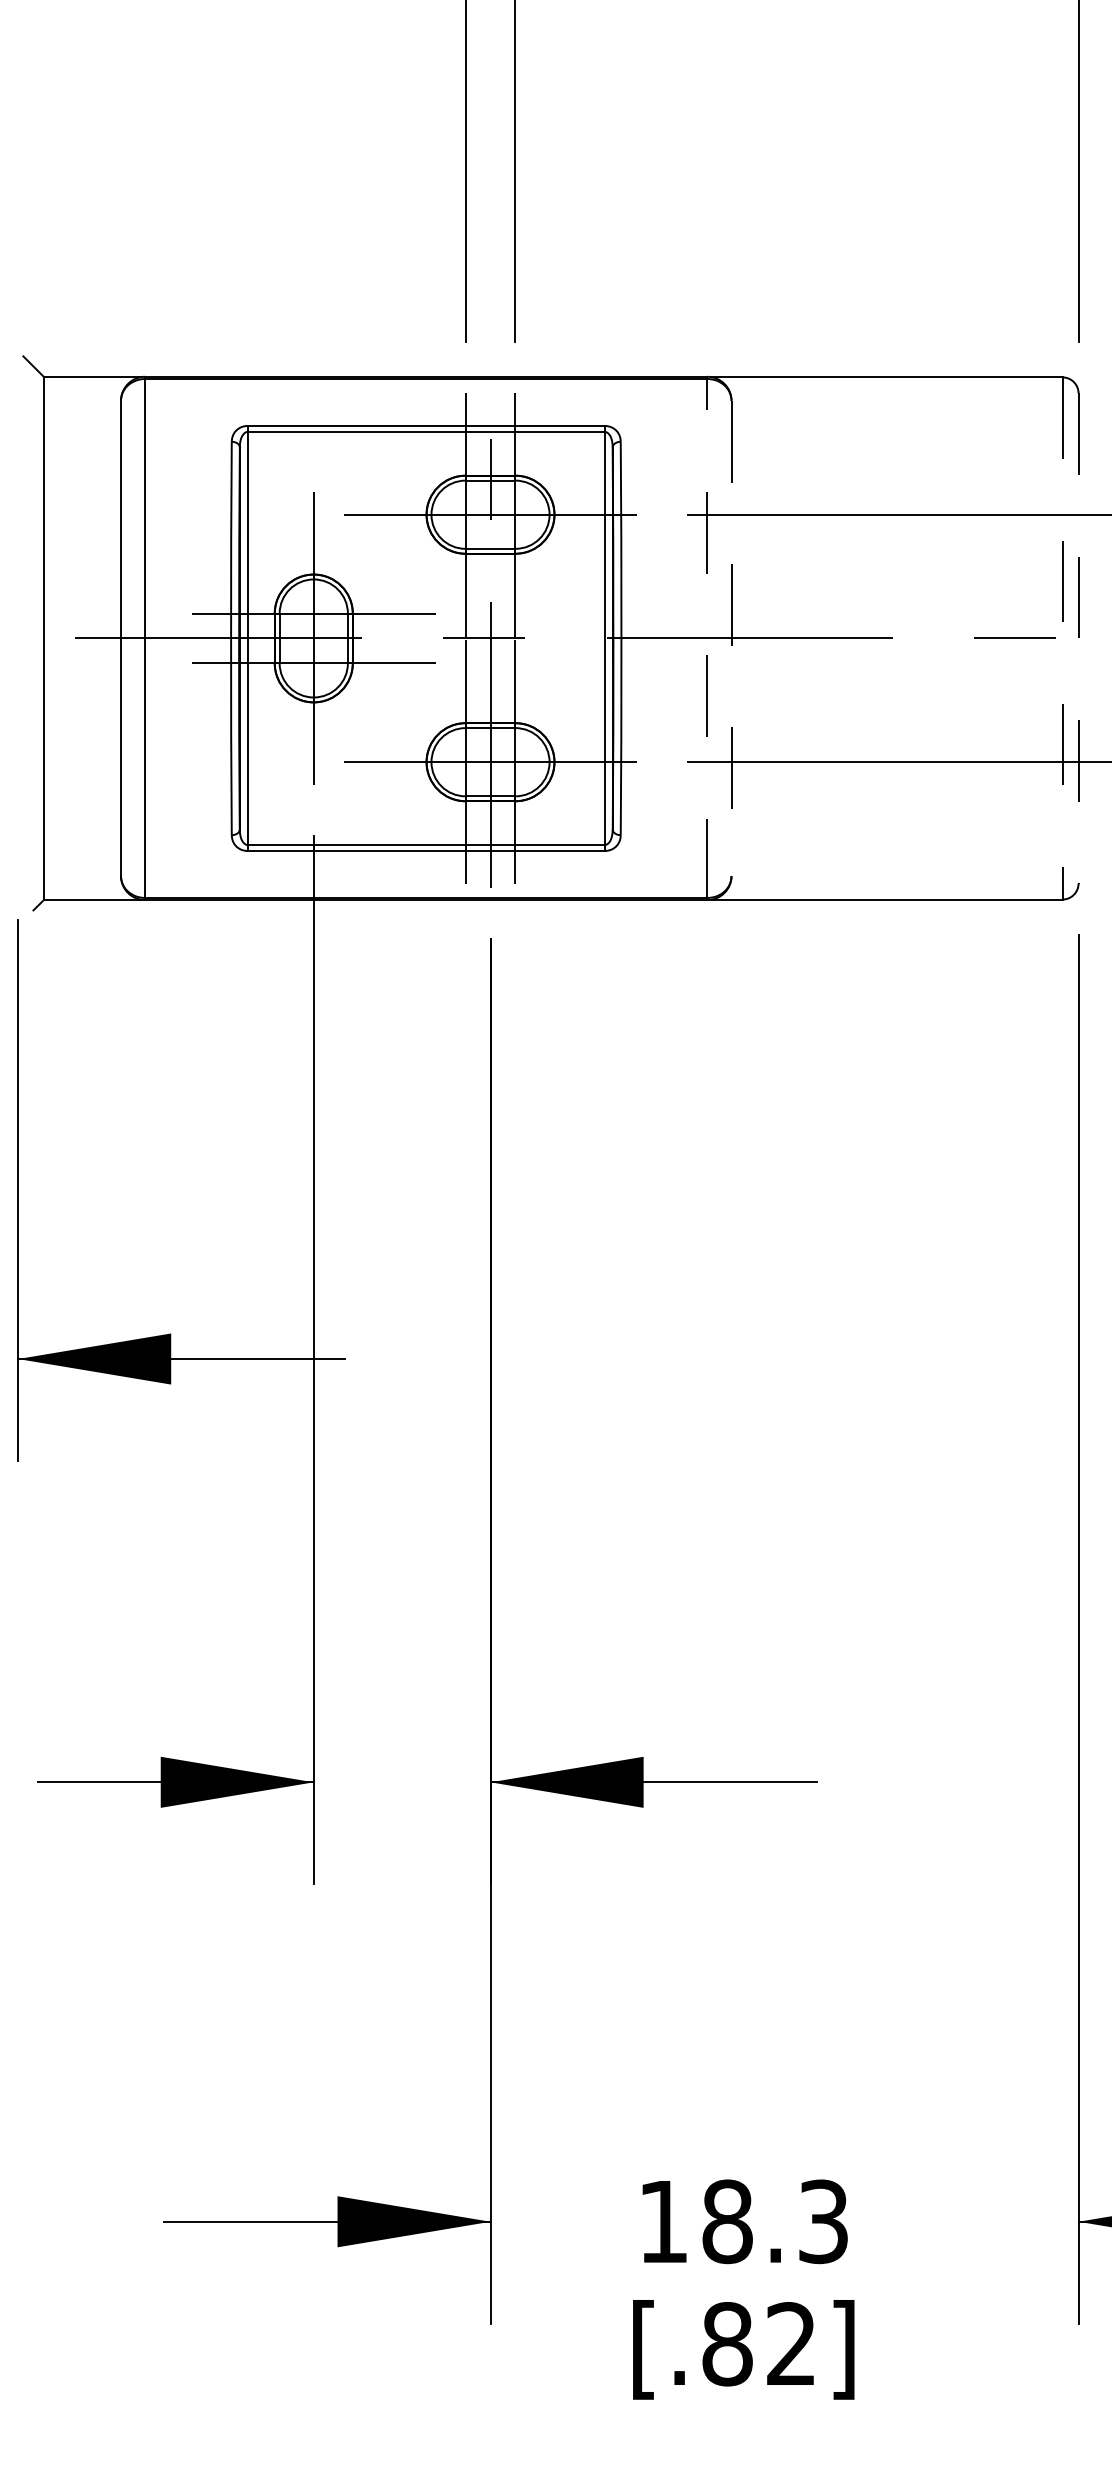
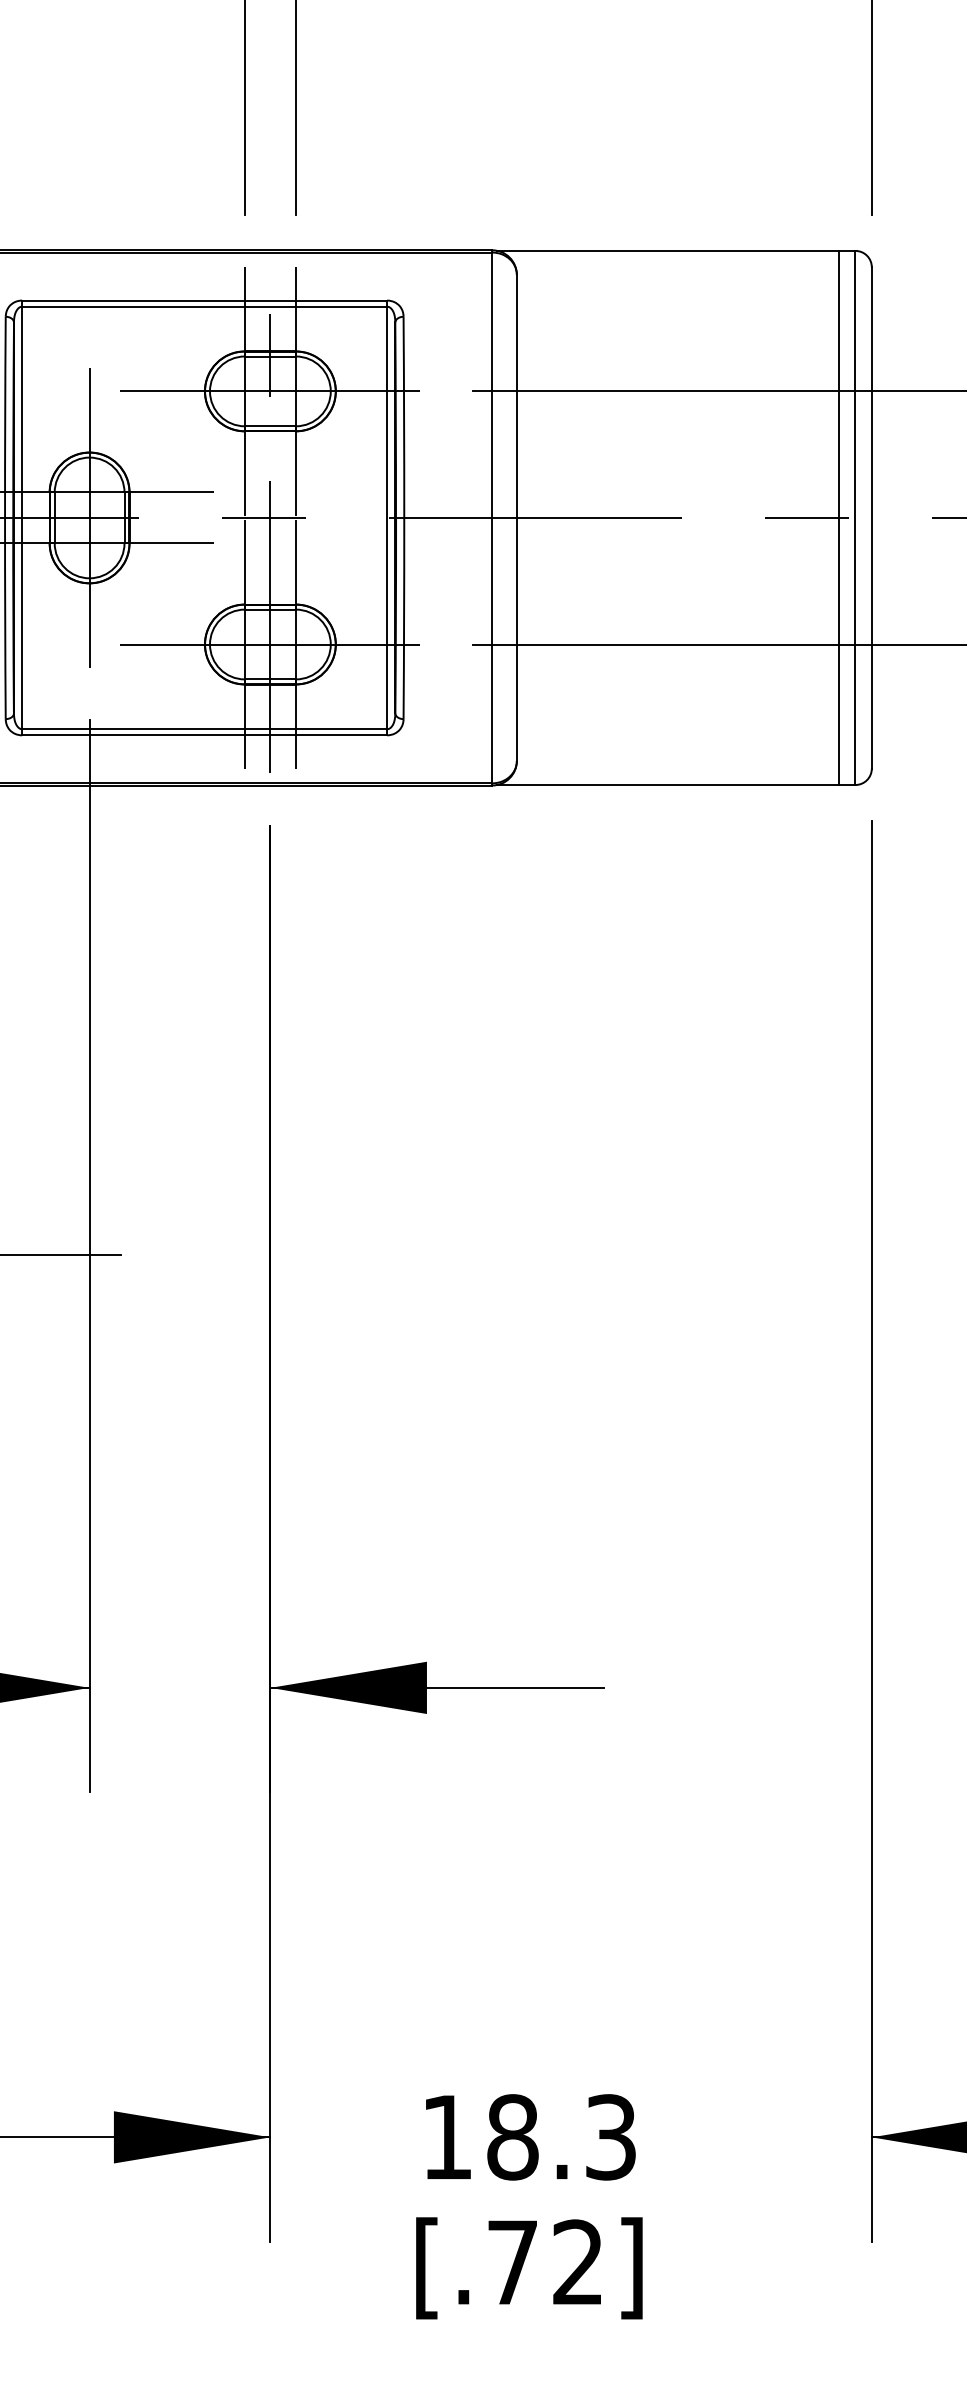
line: (707, 638) -> (492, 517), dashed -> solid
line: (731, 638) -> (516, 517), dashed -> solid
line: (1046, 638) -> (839, 517), added
line: (1062, 638) -> (855, 517), dashed -> solid
line: (1078, 638) -> (871, 517), dashed -> solid
text: (727, 2344) -> (512, 2262), [.82] -> [.72]

